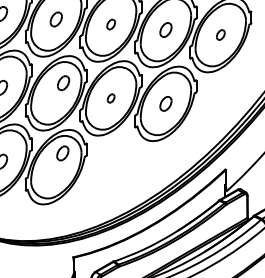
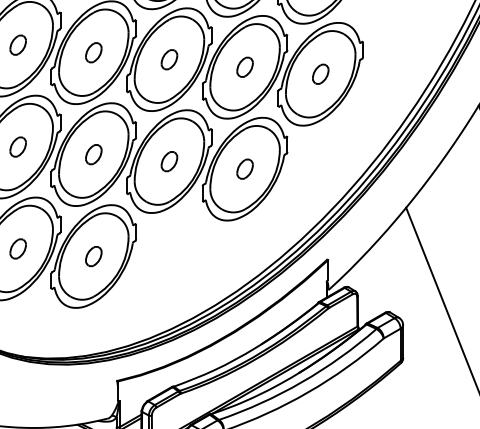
part: (111, 24) -> (169, 59), size x1.43
part: (220, 34) -> (320, 73), size x1.43
part: (63, 83) -> (93, 154), moved
part: (111, 98) -> (169, 161), size x1.67
part: (62, 153) -> (93, 256), moved

